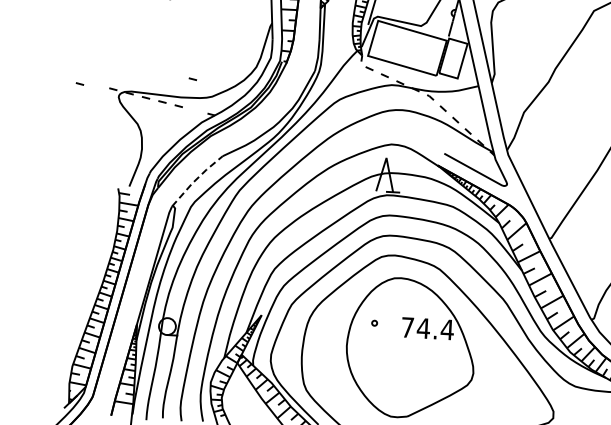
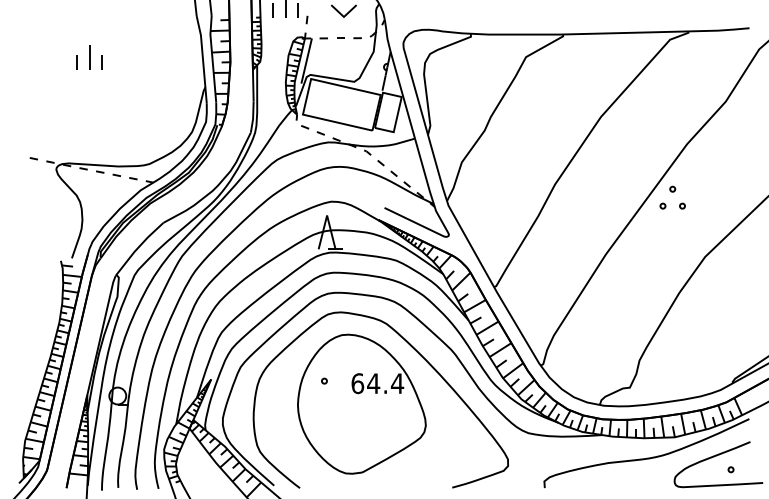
line: (193, 79) -> (133, 178), moved
line: (79, 83) -> (33, 158), moved
line: (196, 179) -> (138, 247), dashed -> solid
text: (407, 327) -> (357, 383), 74.4 -> 64.4

